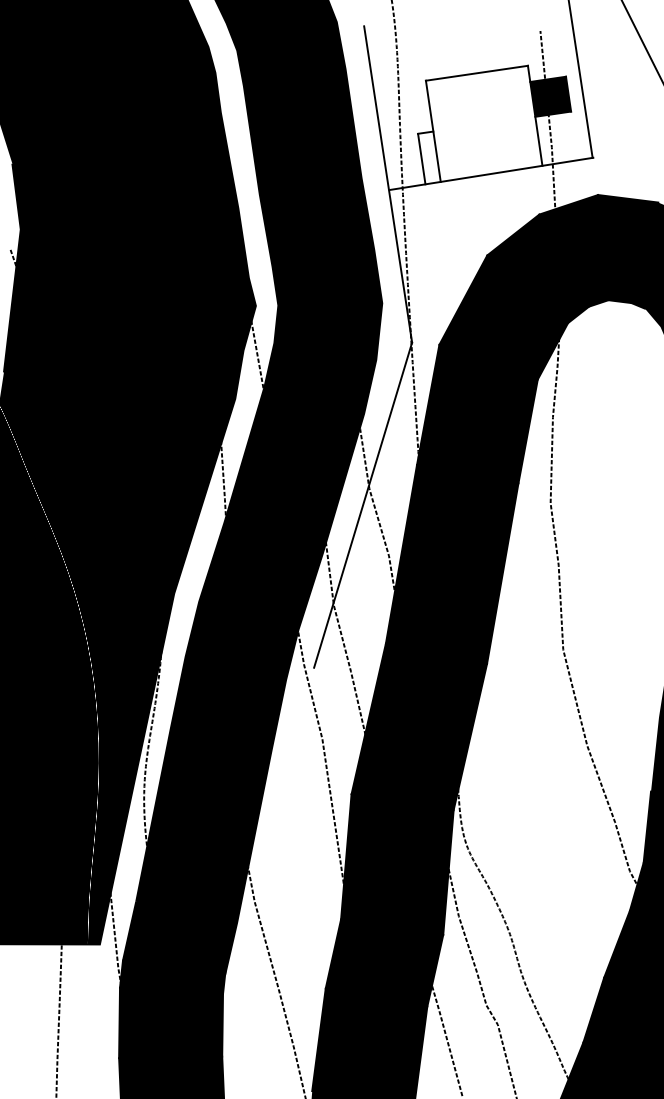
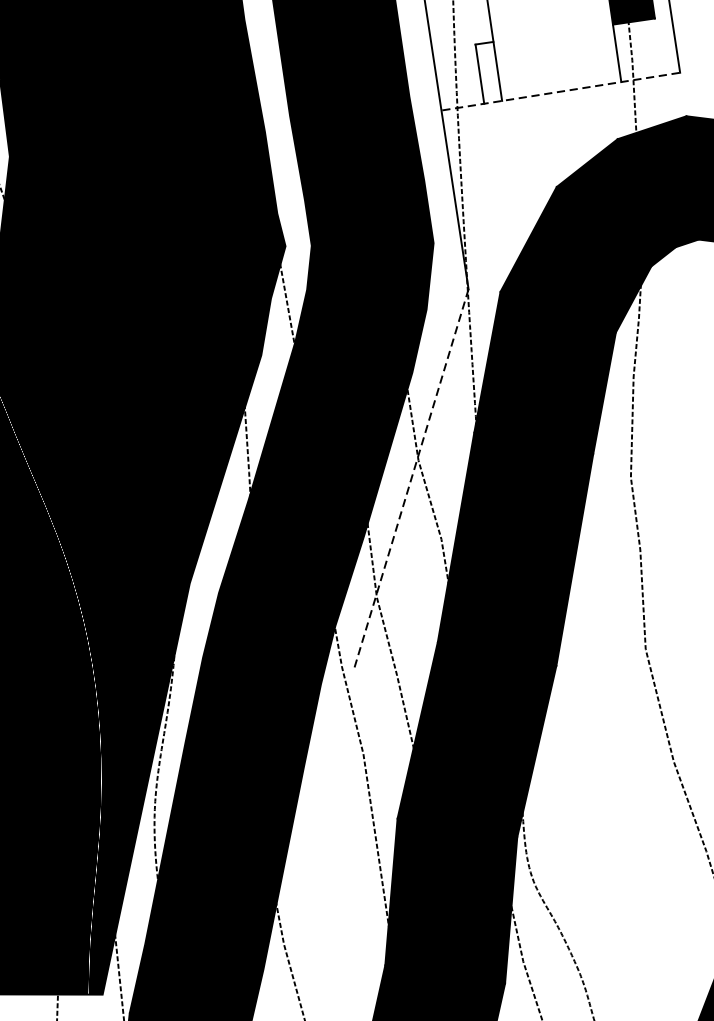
line: (492, 173) -> (562, 91), solid -> dashed
line: (363, 505) -> (411, 480), solid -> dashed

